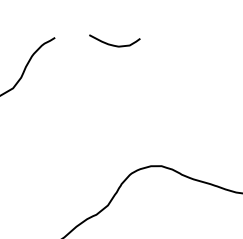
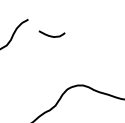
curve: (113, 43) -> (51, 35), moved

